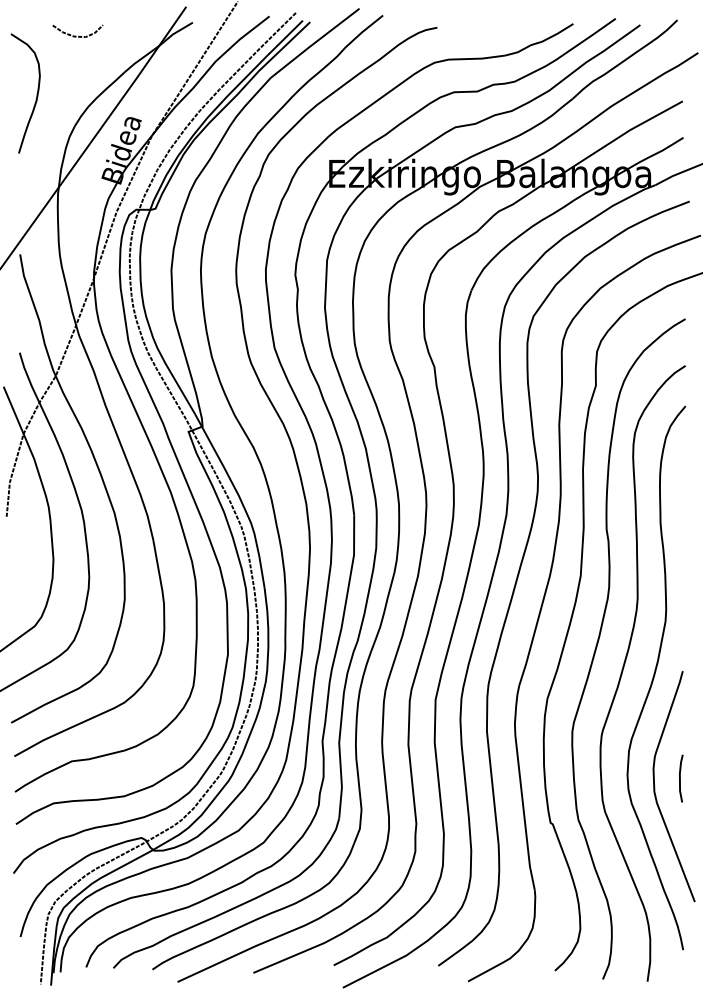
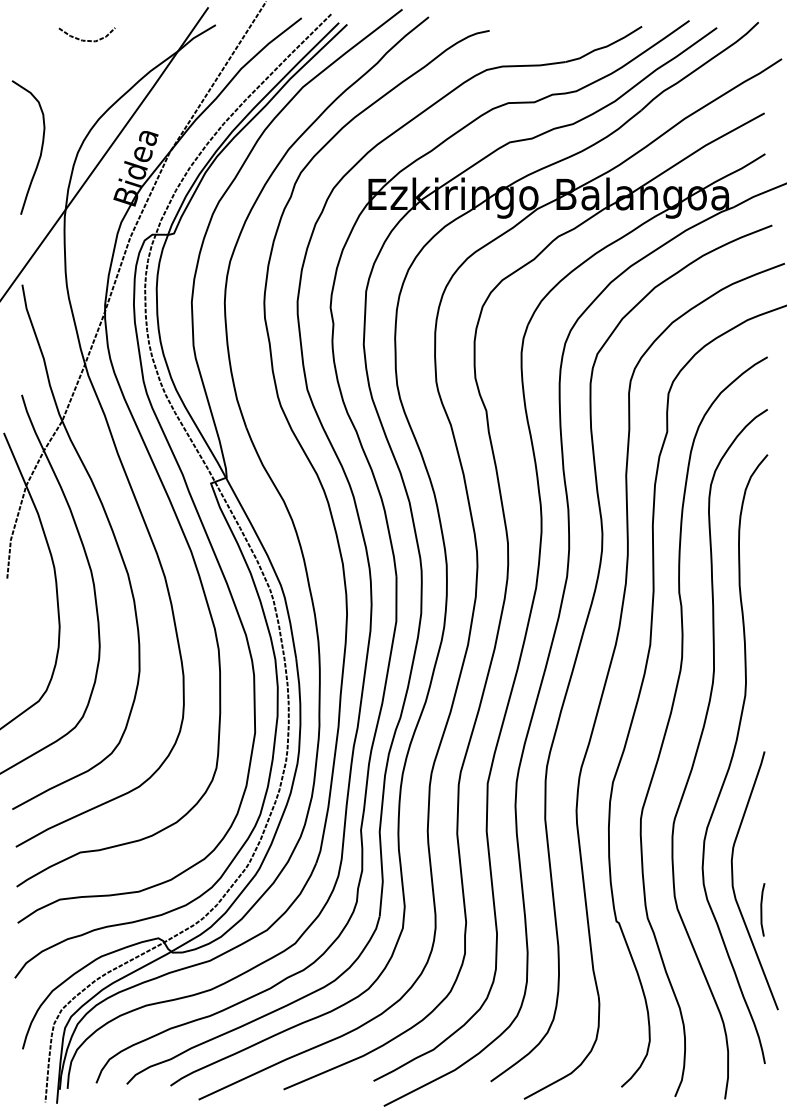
curve: (36, 95) -> (40, 149), moved
line: (680, 778) -> (762, 909), moved

